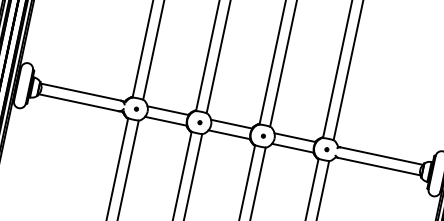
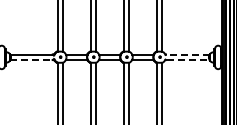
line: (79, 103) -> (31, 60), solid -> dashed
line: (380, 155) -> (187, 54), solid -> dashed
line: (379, 167) -> (188, 60), solid -> dashed

